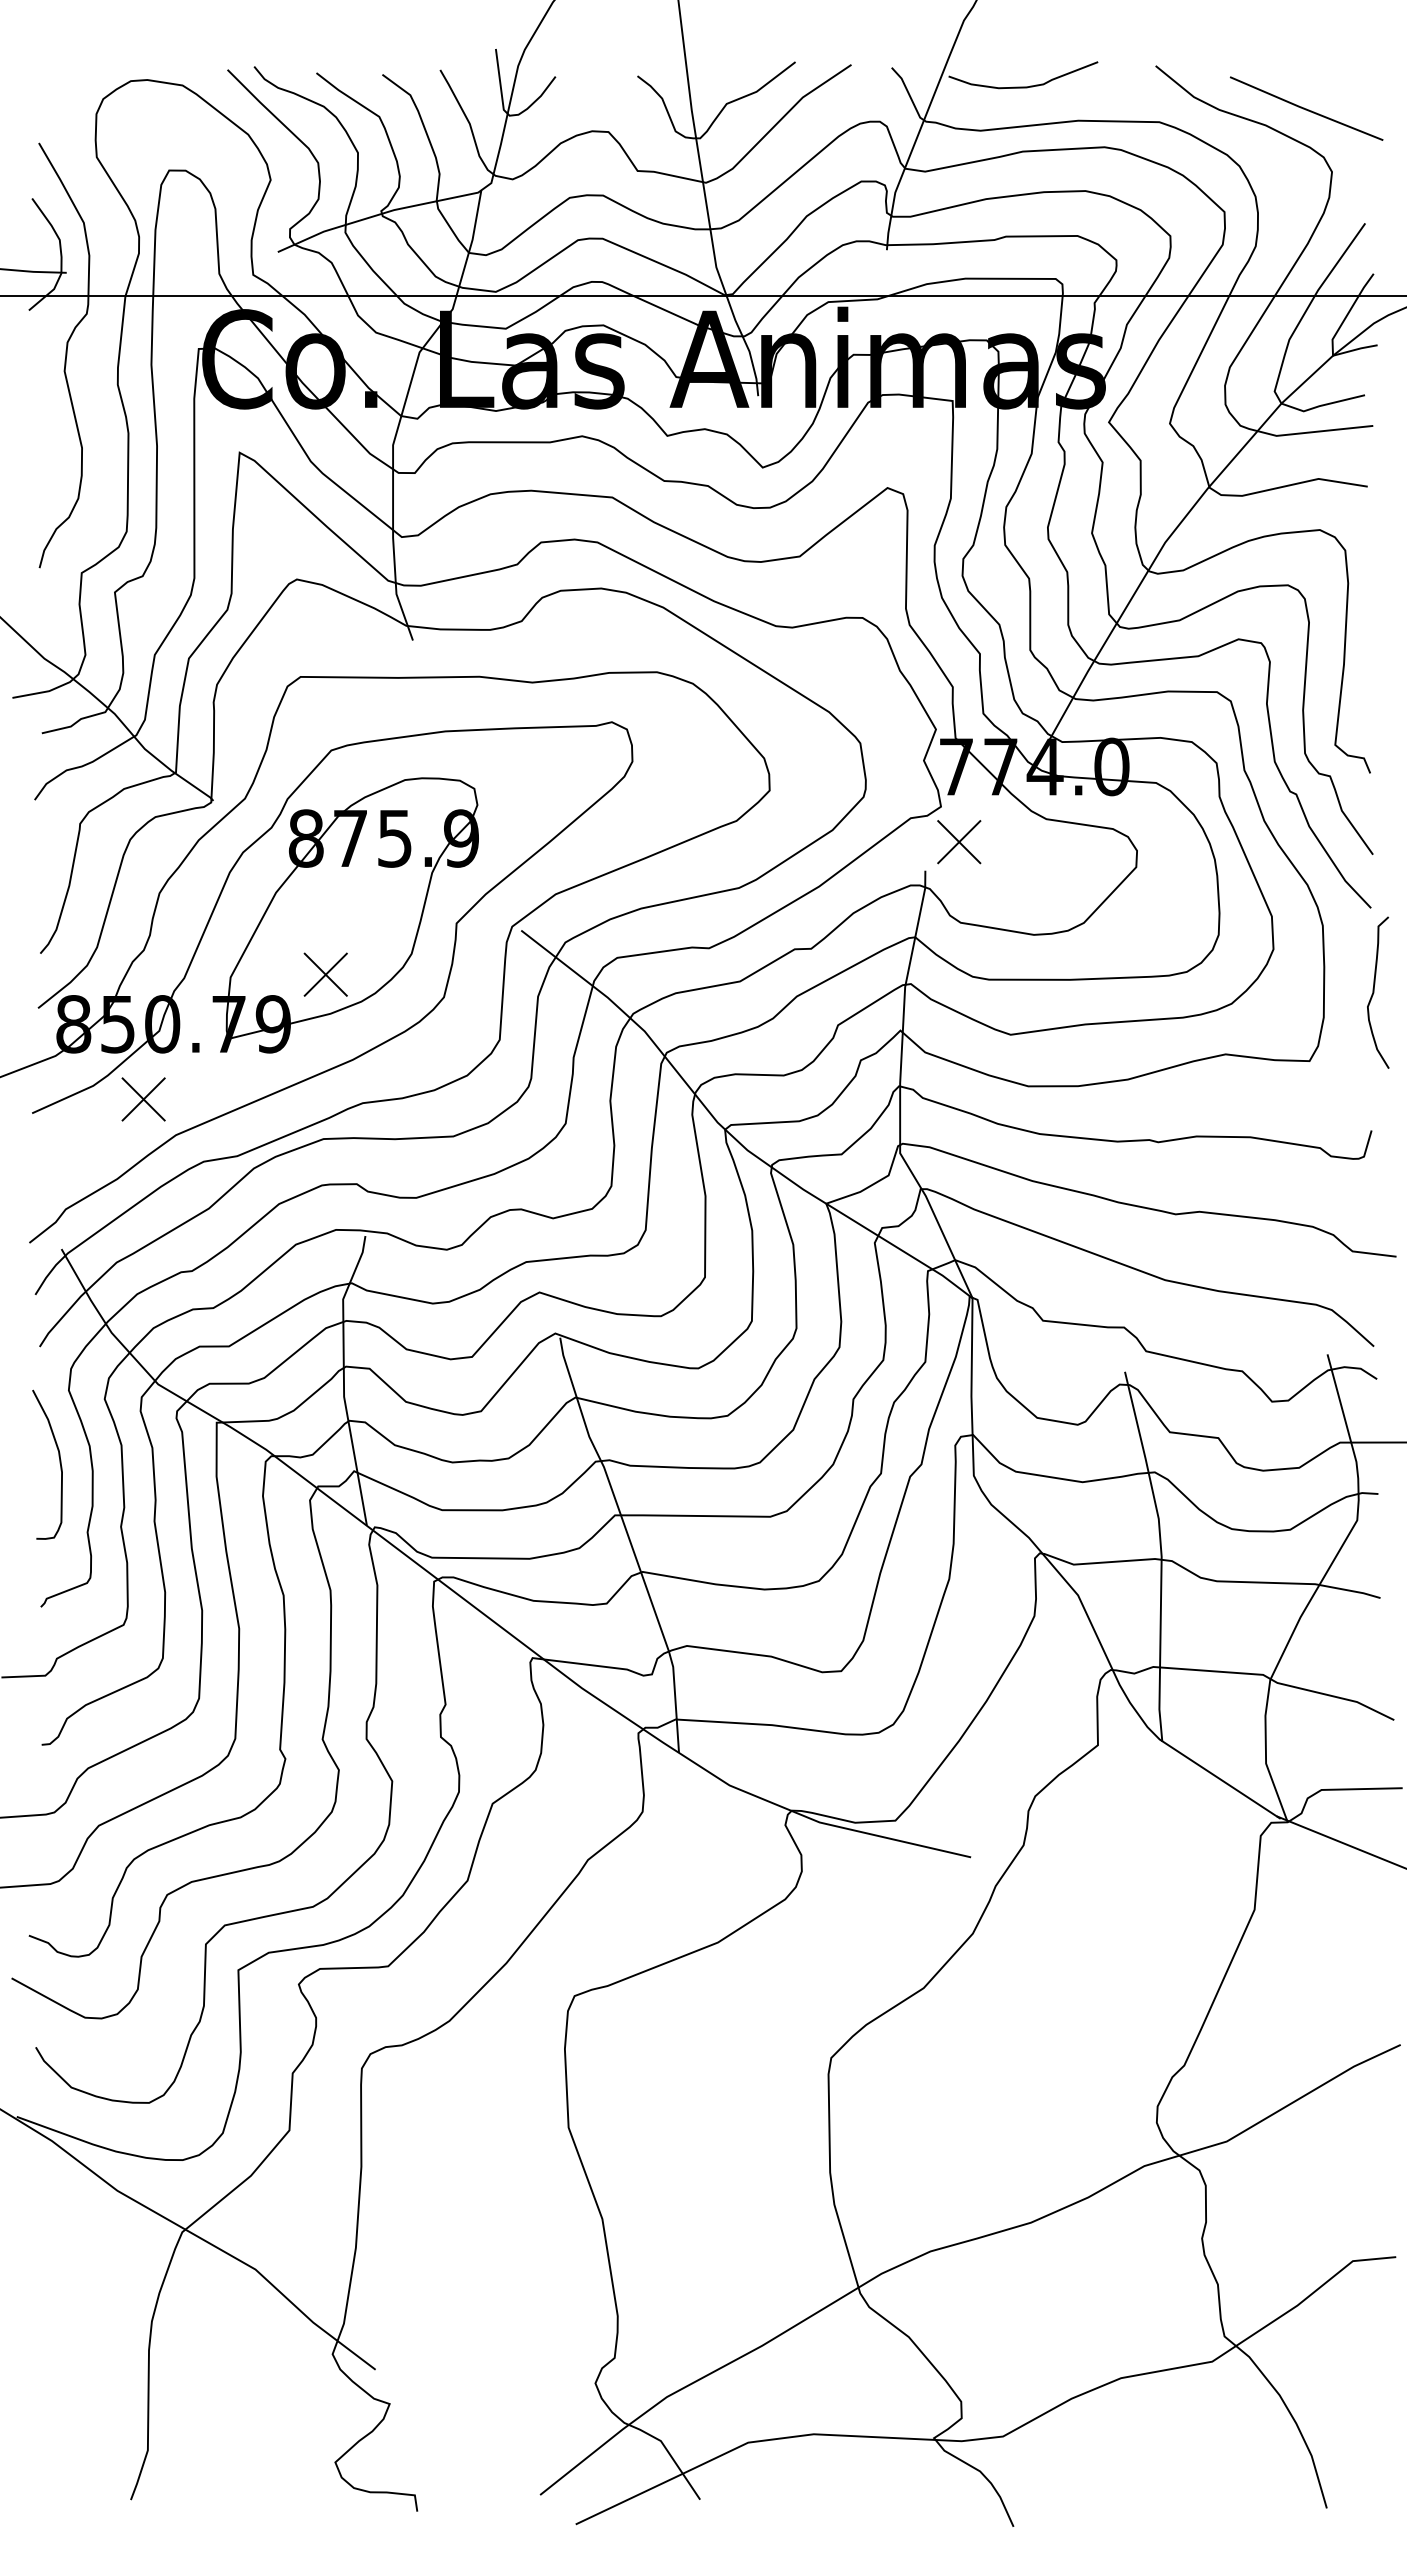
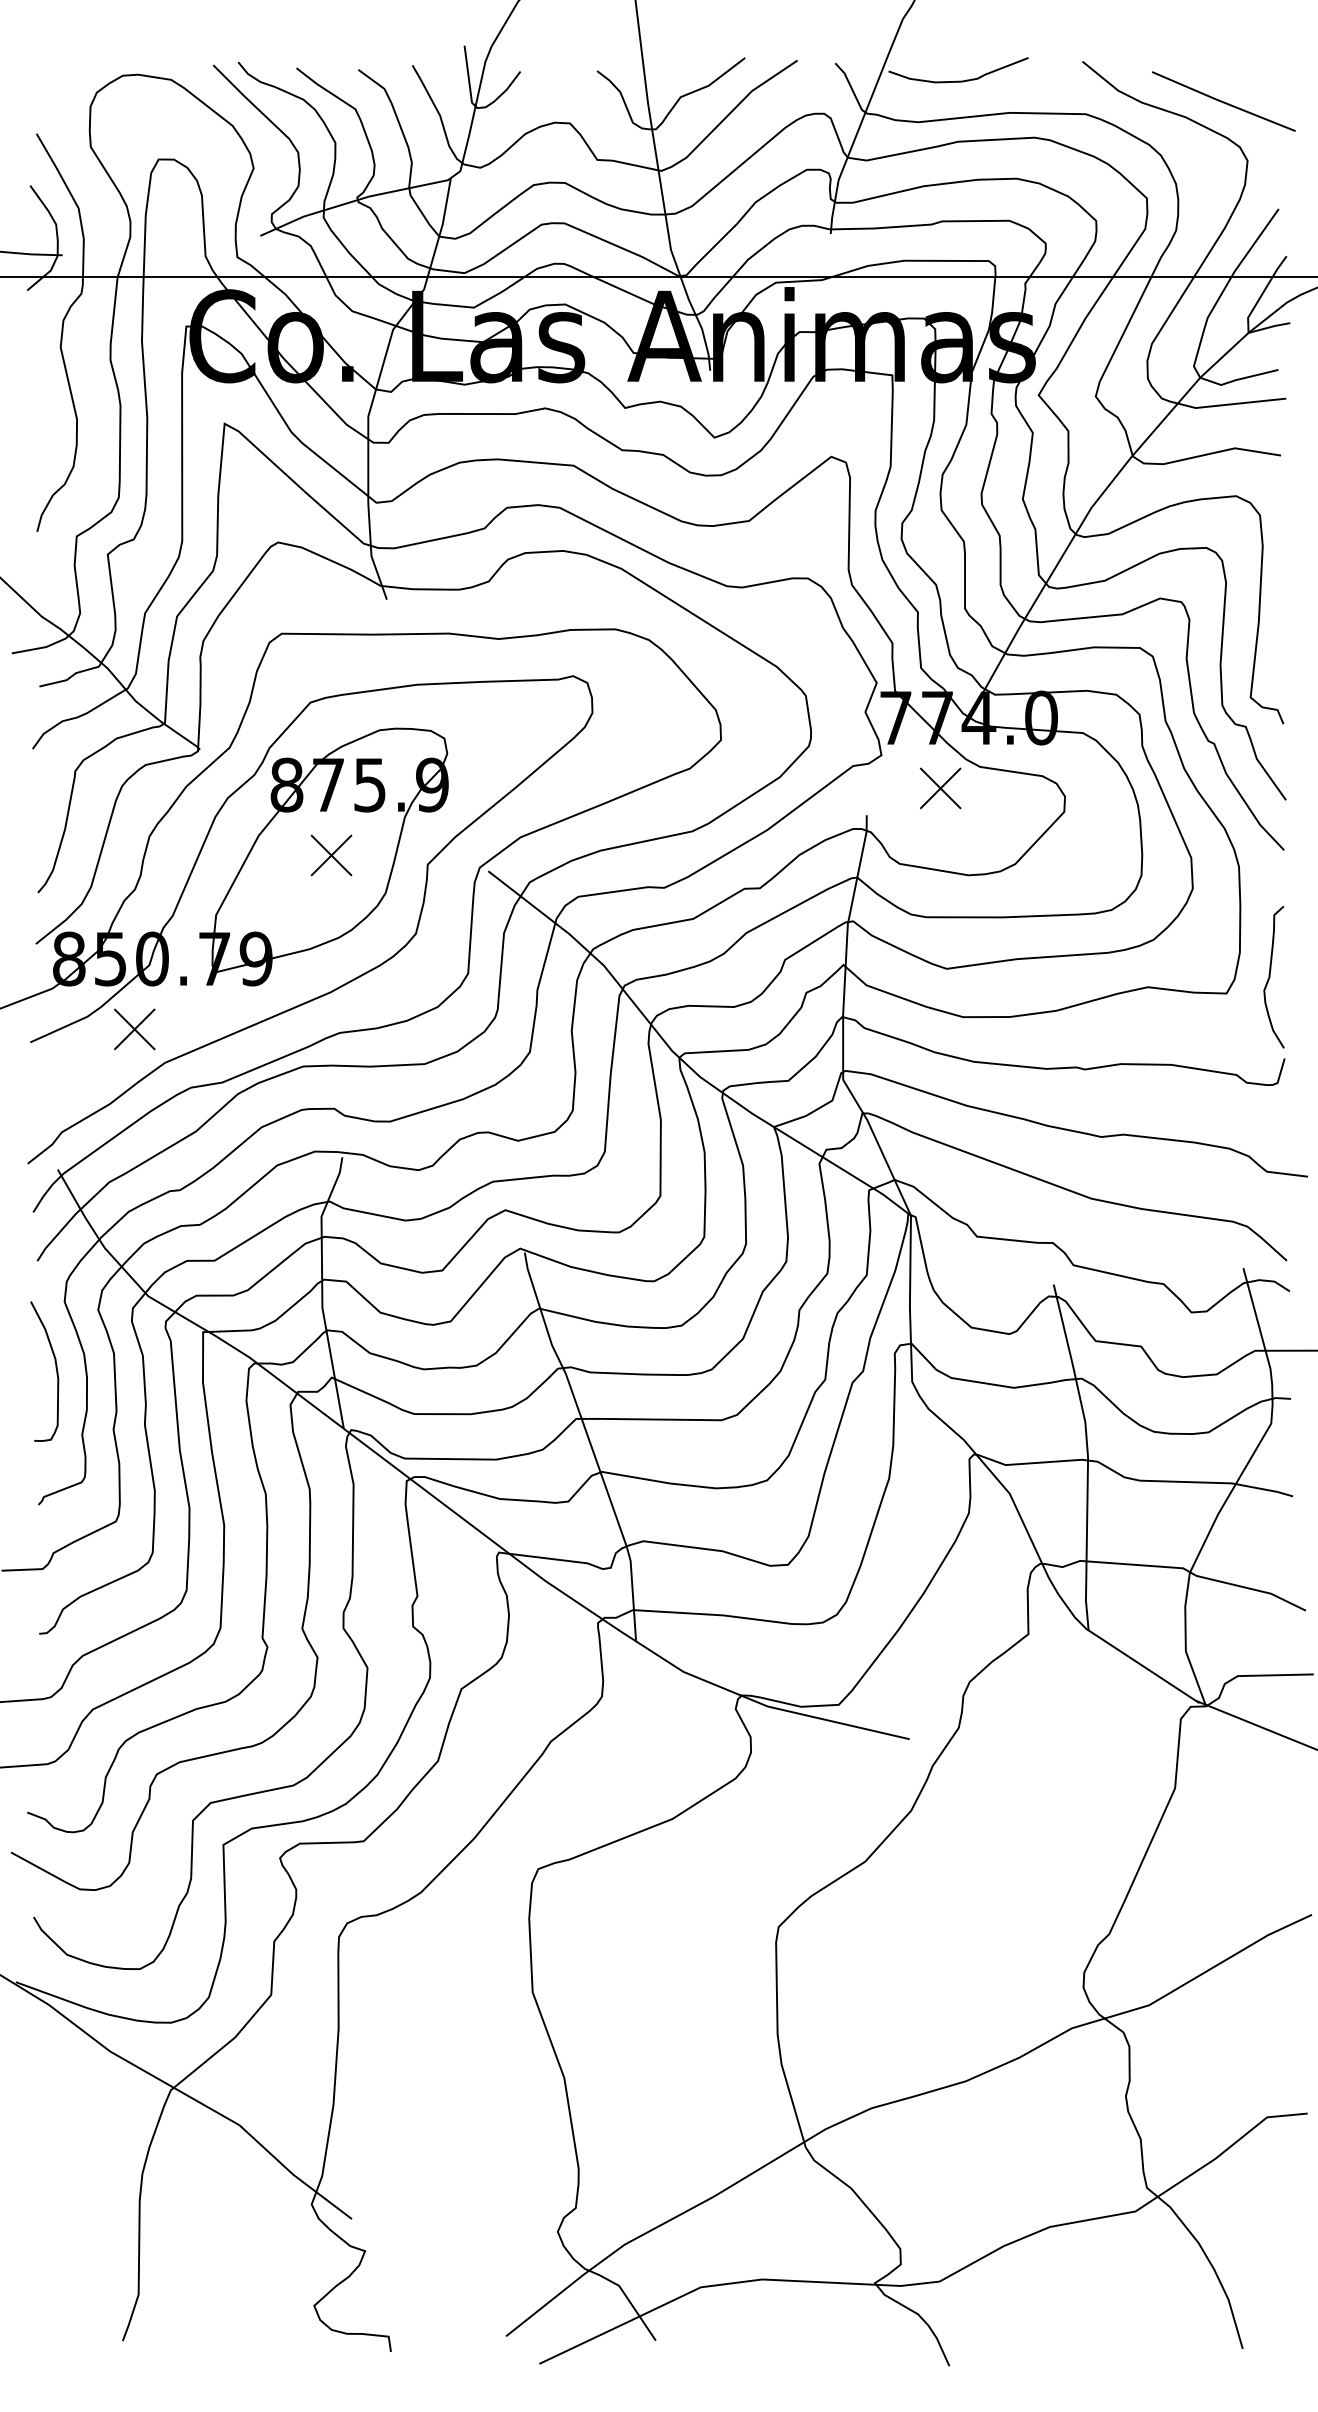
part: (959, 842) -> (940, 788), moved
part: (325, 974) -> (331, 855), moved
curve: (1374, 992) -> (1270, 977), moved

